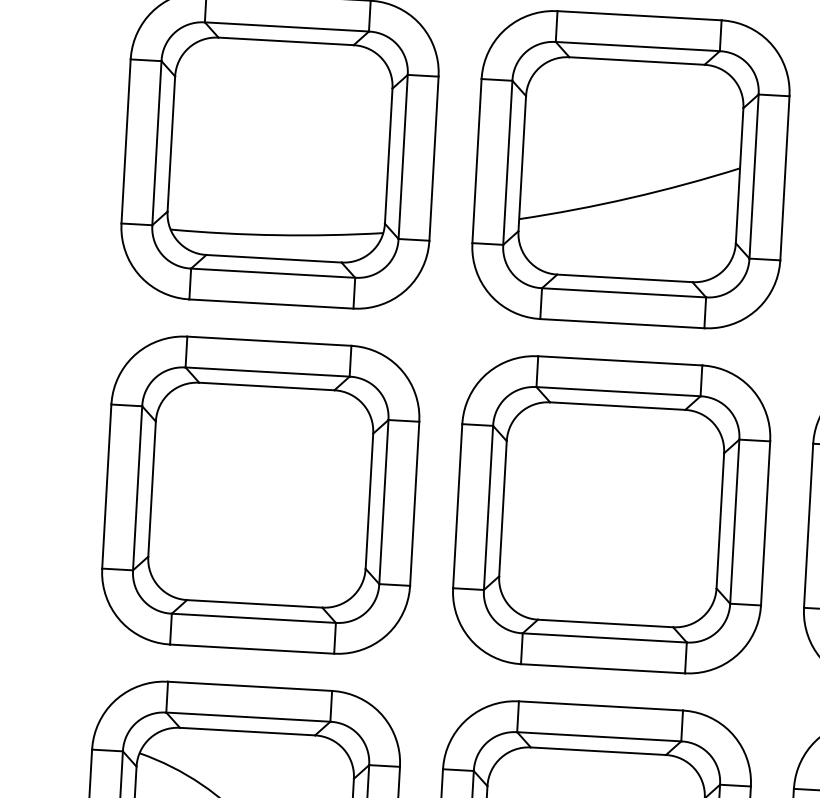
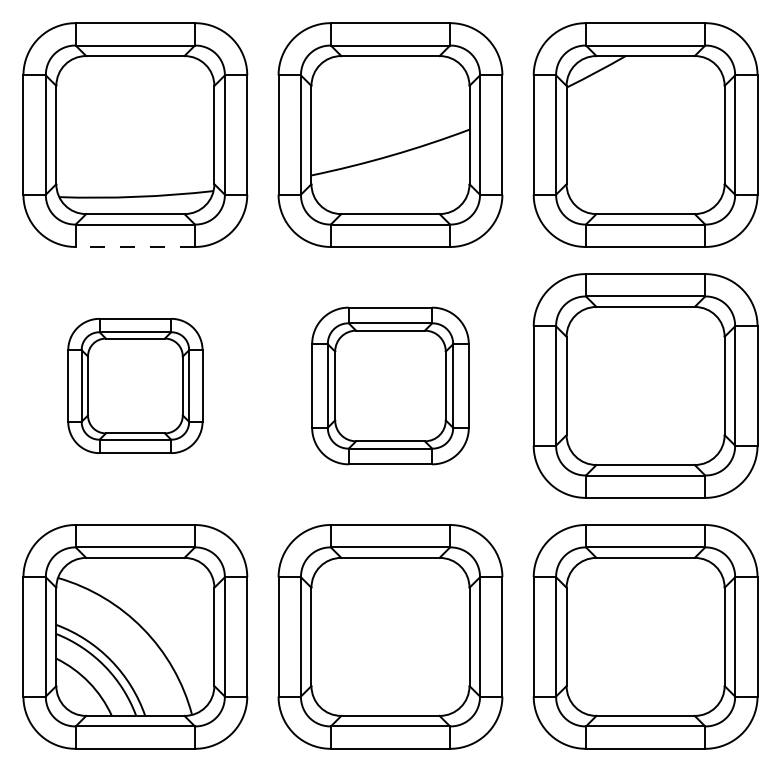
line: (271, 304) -> (135, 247), solid -> dashed
part: (260, 494) -> (135, 385), size x0.6
part: (611, 514) -> (390, 385), size x0.7

